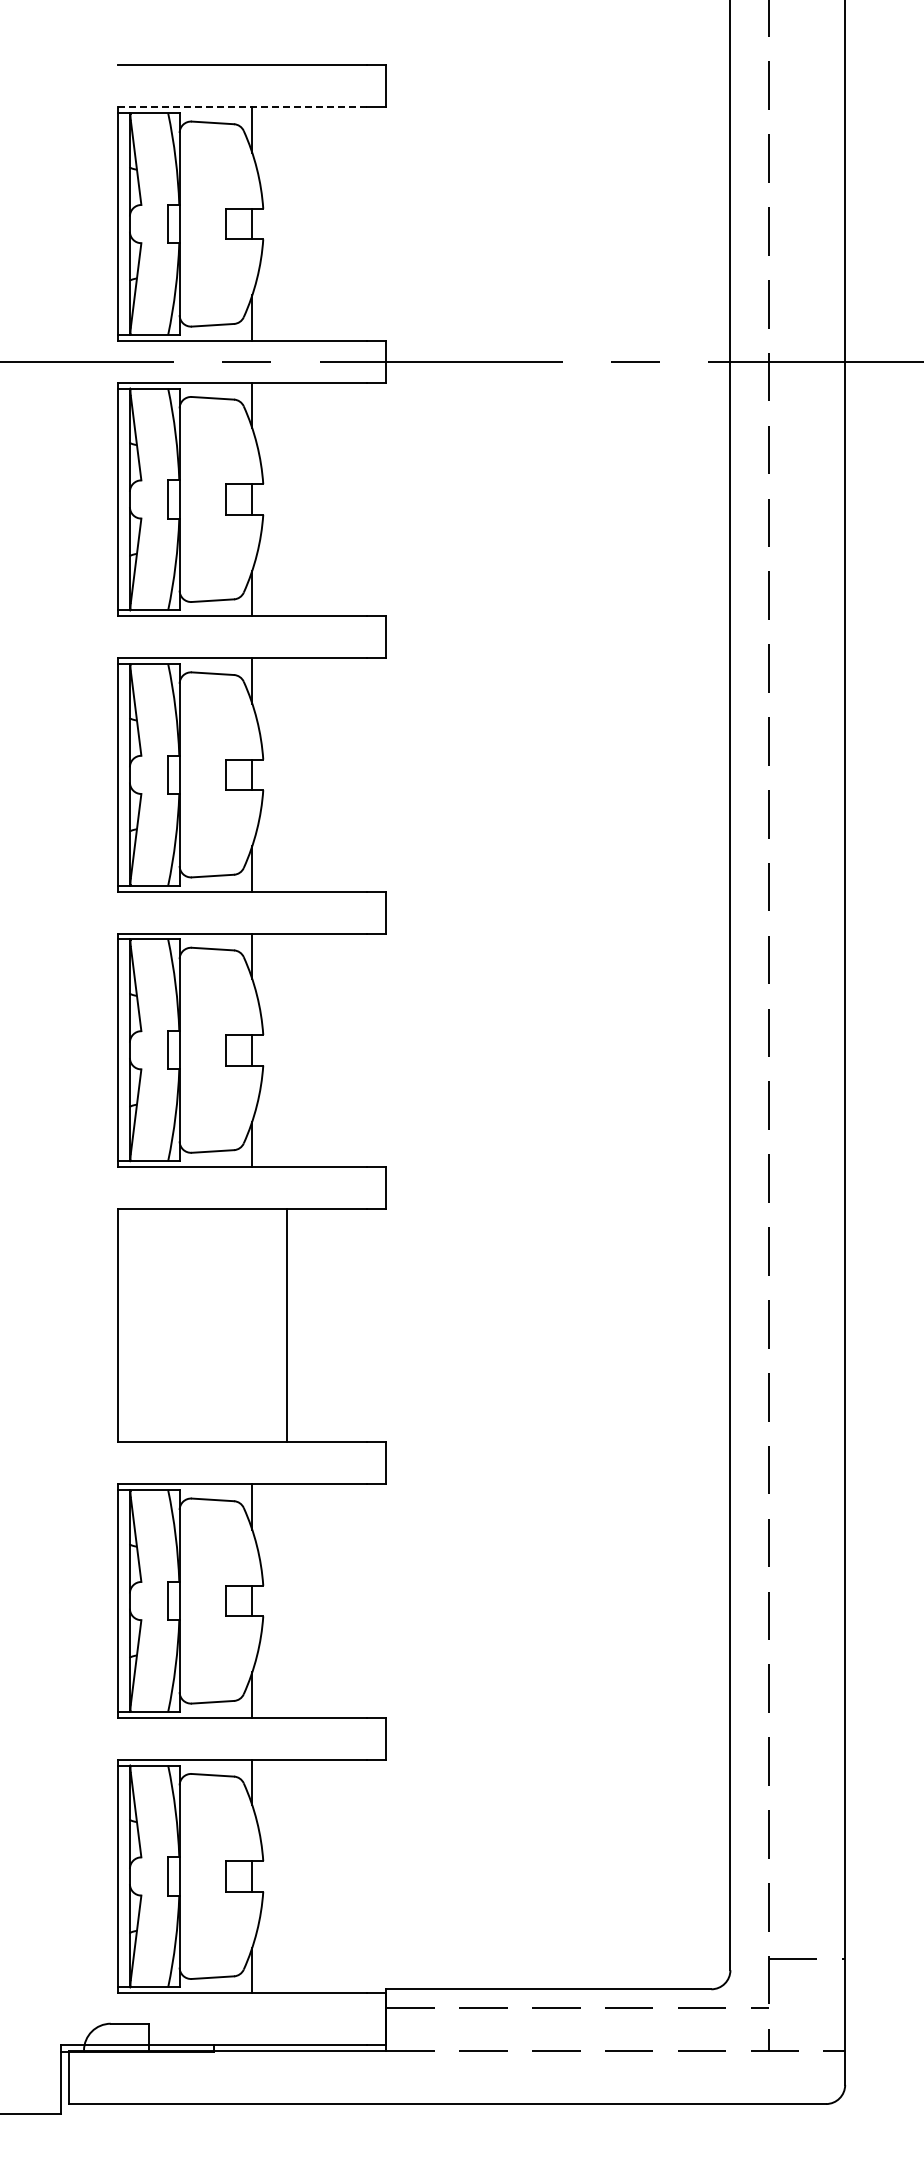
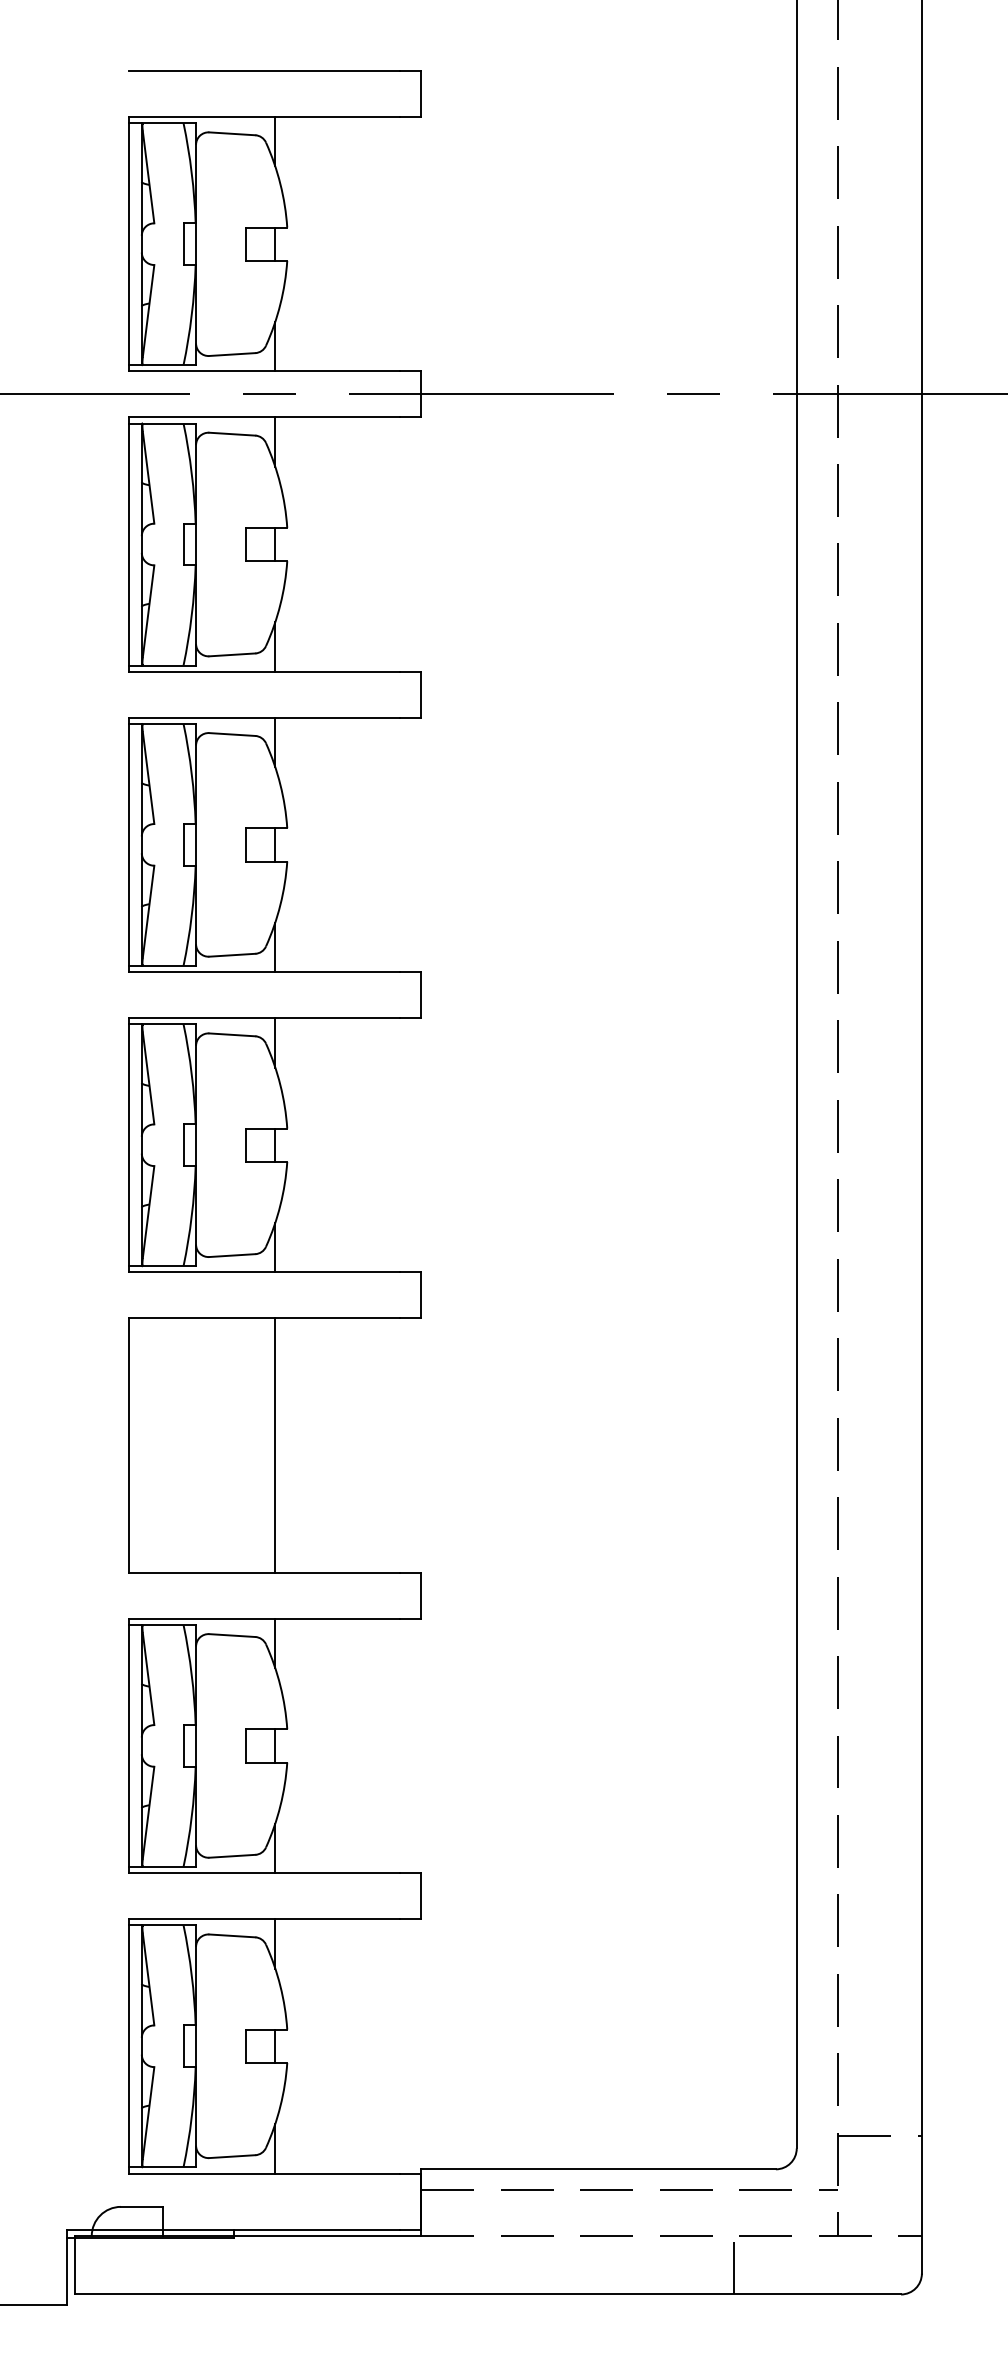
line: (243, 107) -> (265, 117), dashed -> solid
line: (287, 1325) -> (275, 1445), moved
line: (673, 2077) -> (734, 2265), added

